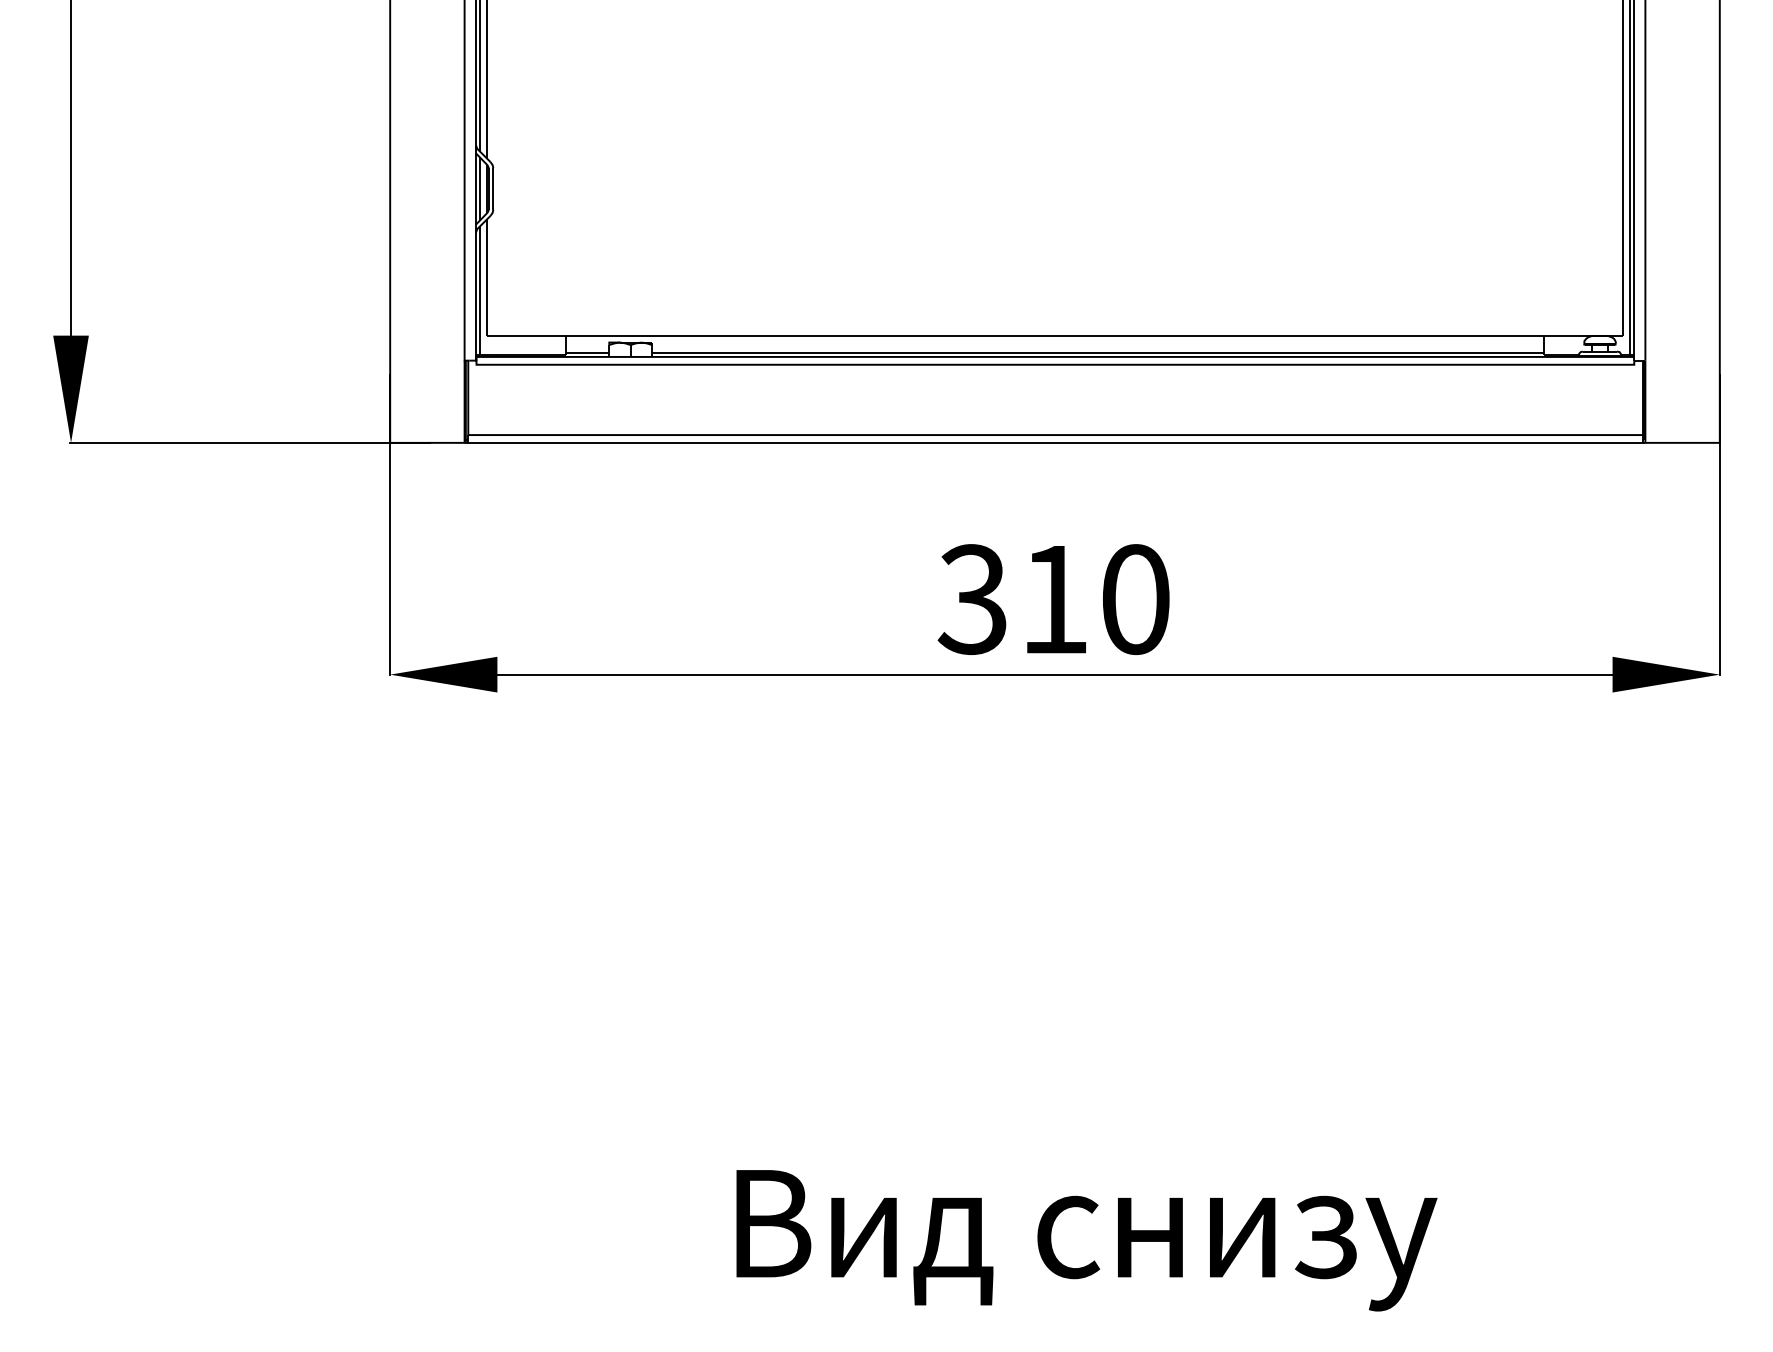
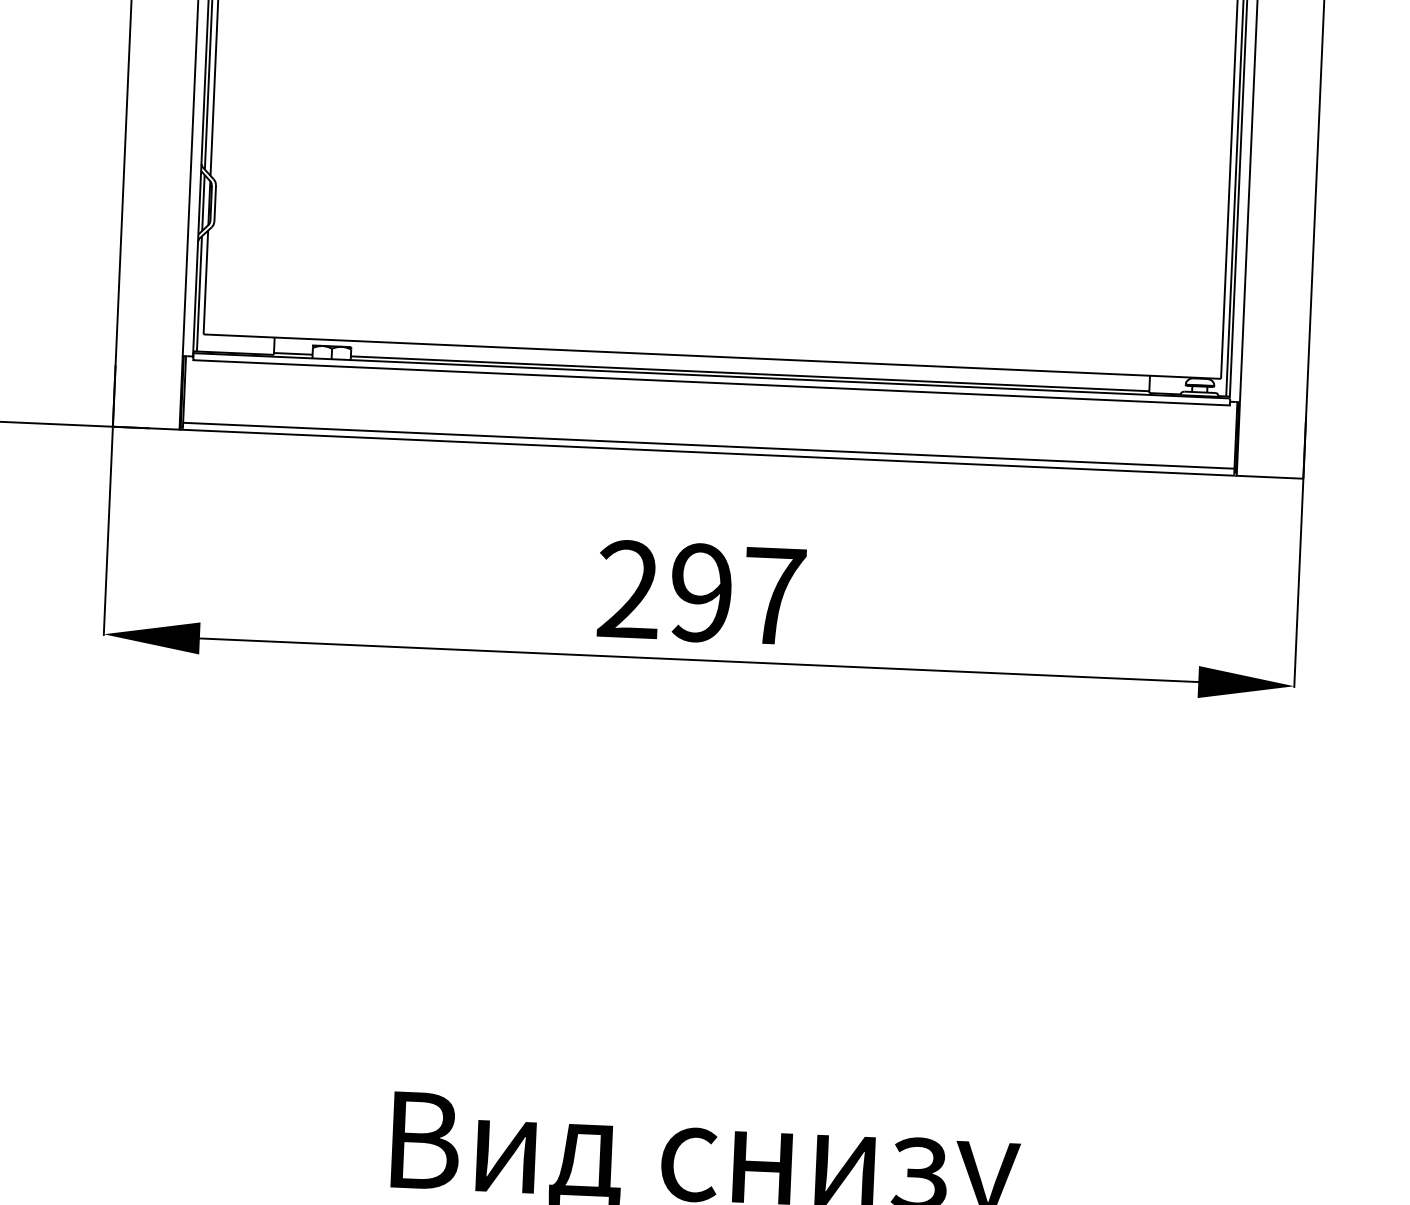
text: (1053, 599) -> (700, 592), 310 -> 297

